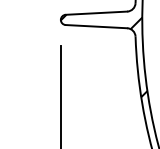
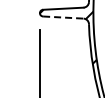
line: (96, 26) -> (63, 17), solid -> dashed

